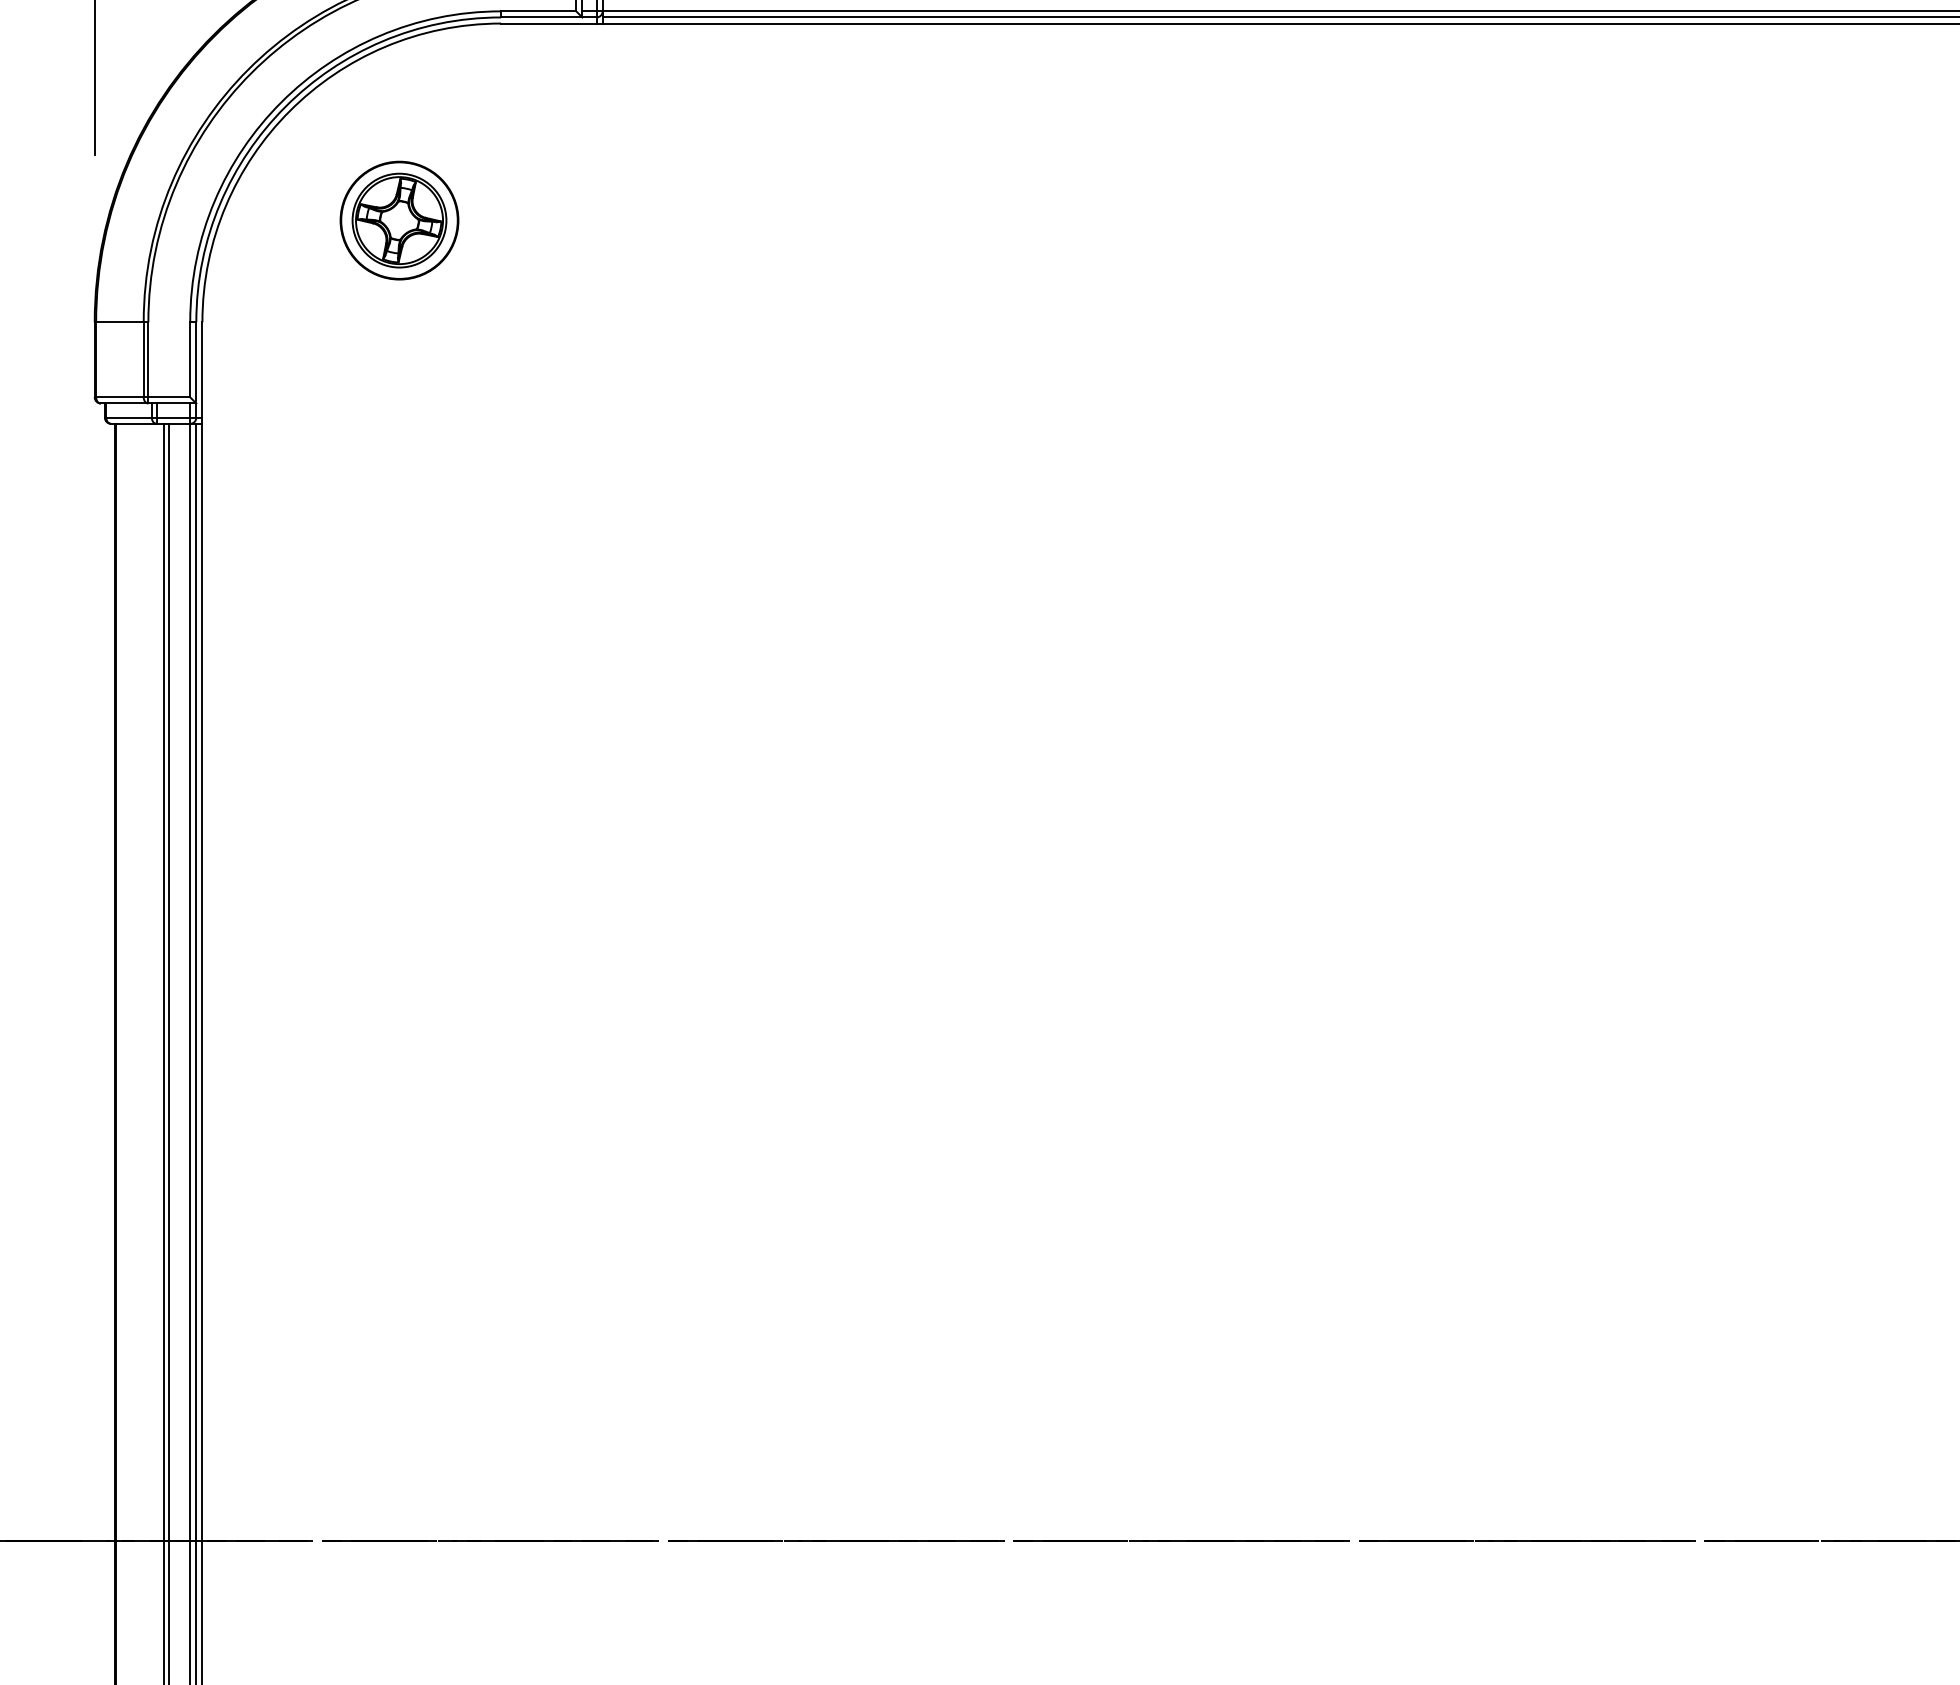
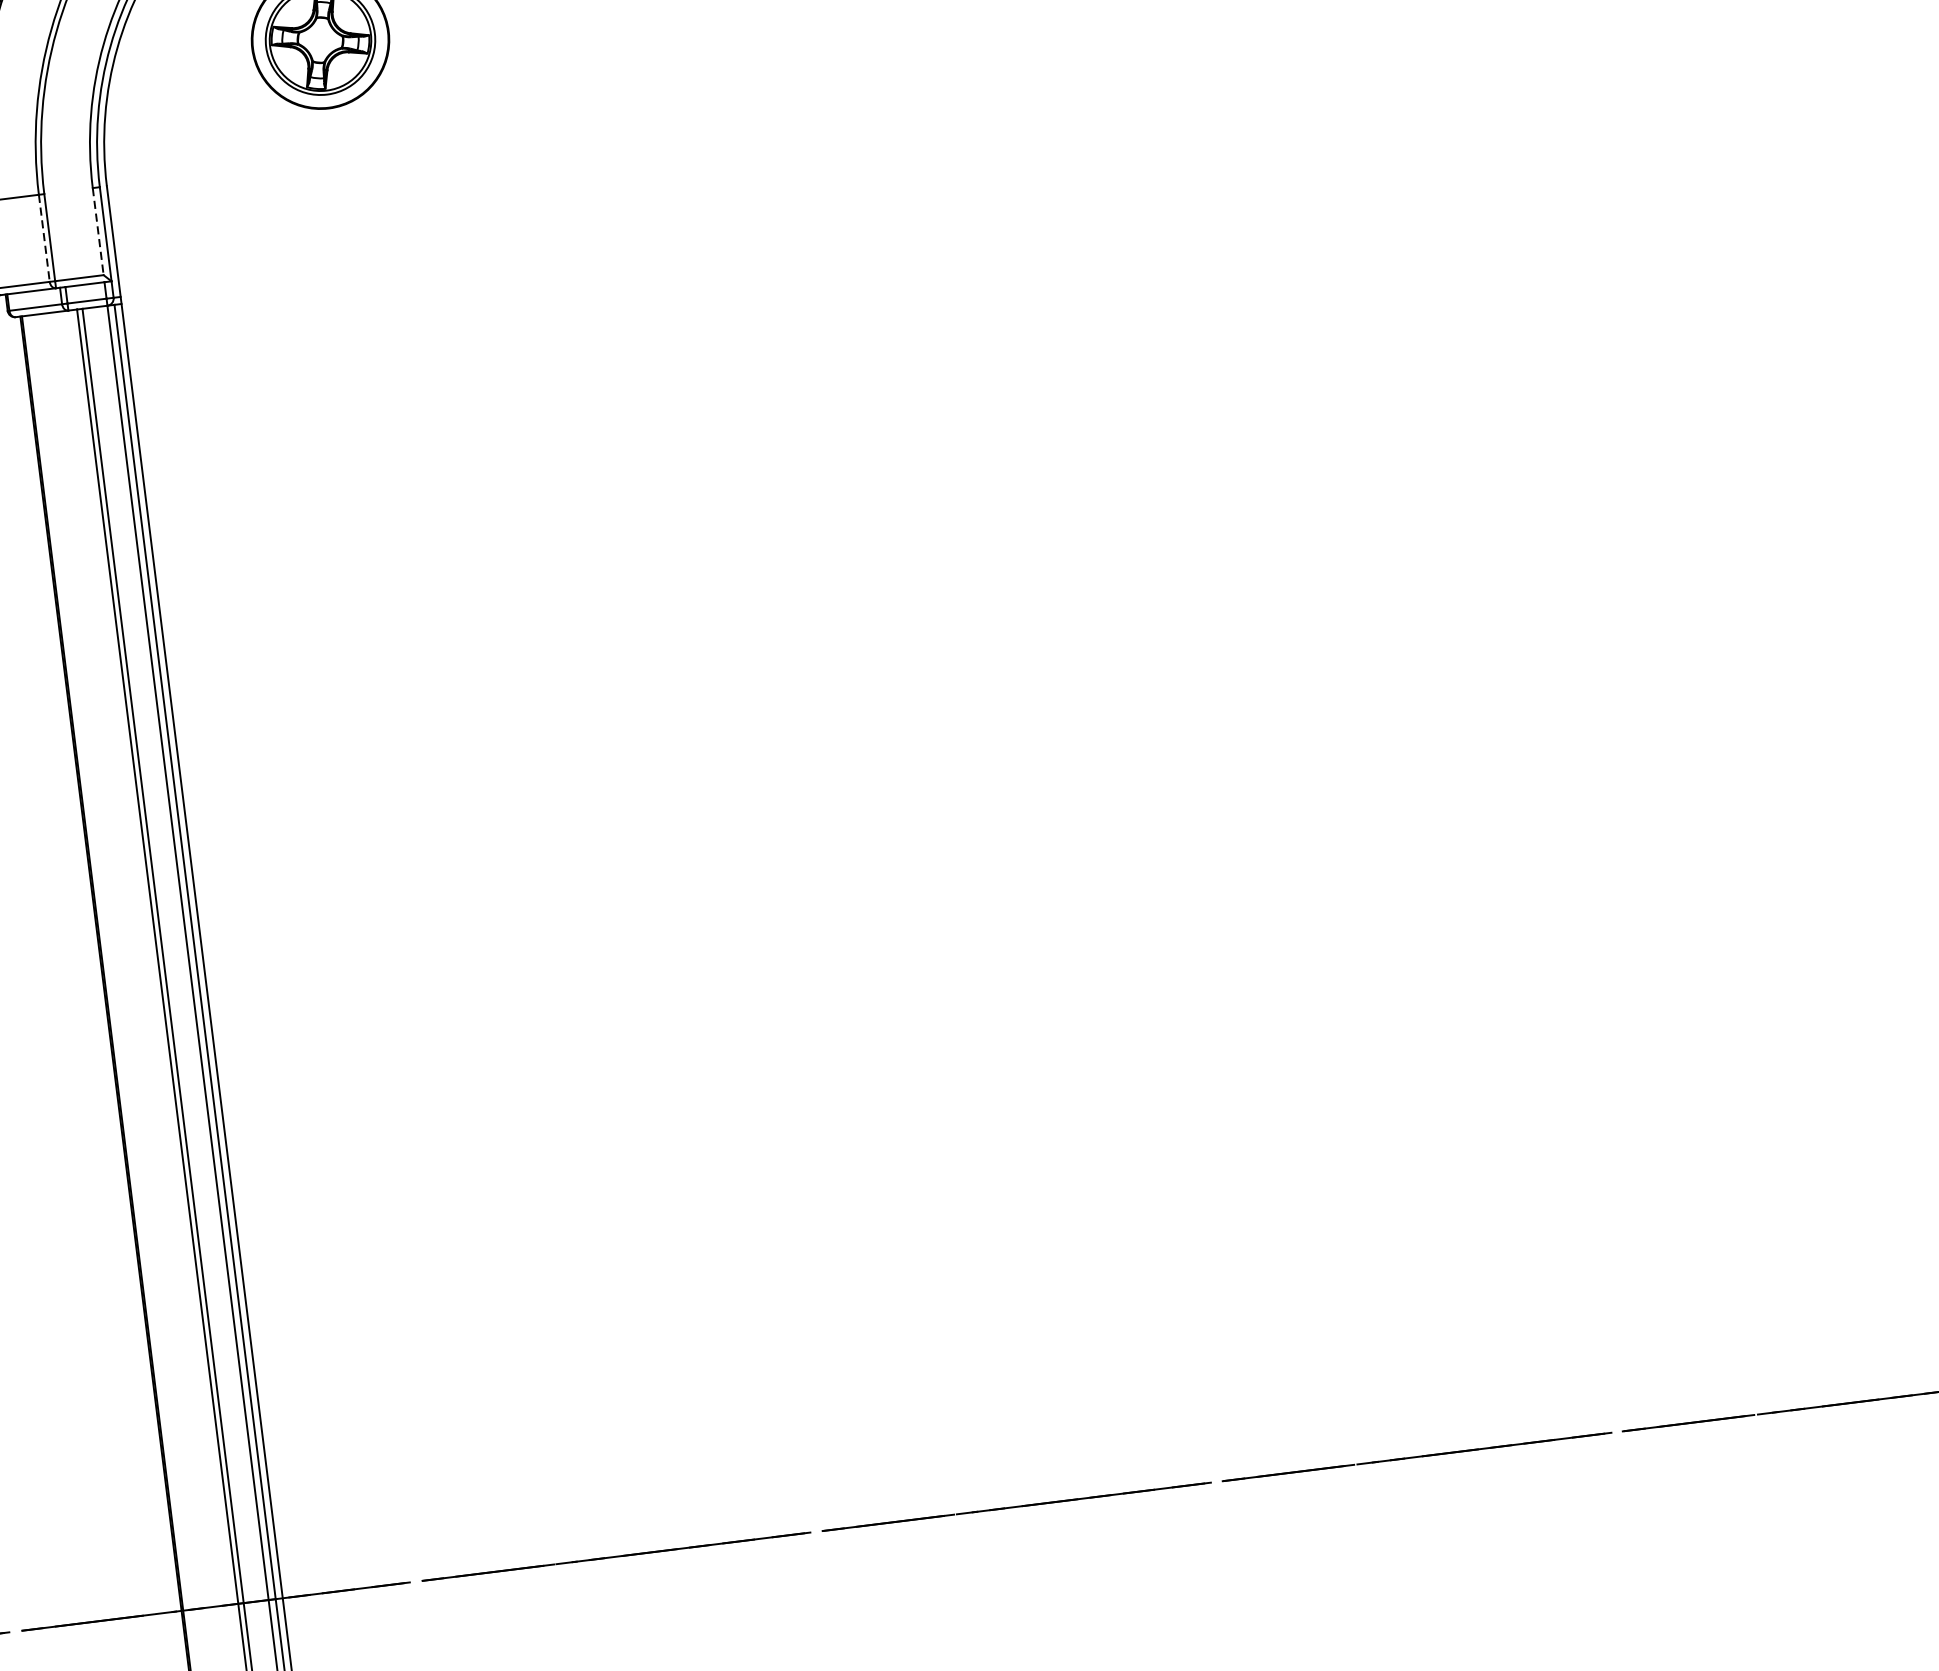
line: (143, 359) -> (44, 238), solid -> dashed
line: (190, 359) -> (98, 231), solid -> dashed

